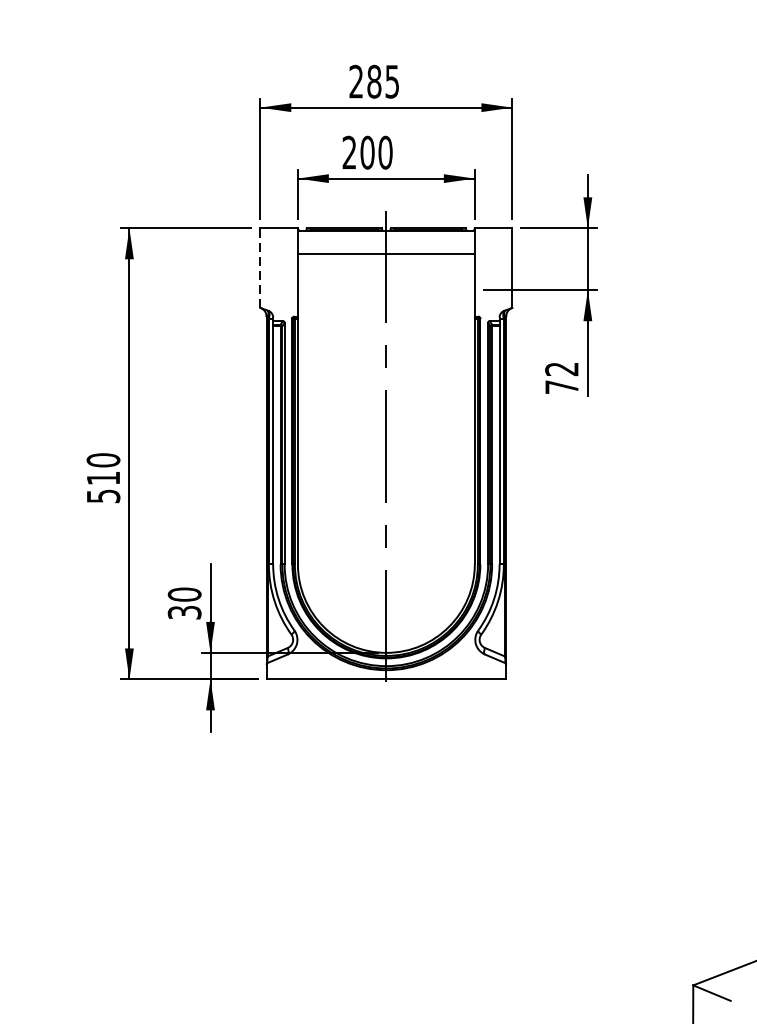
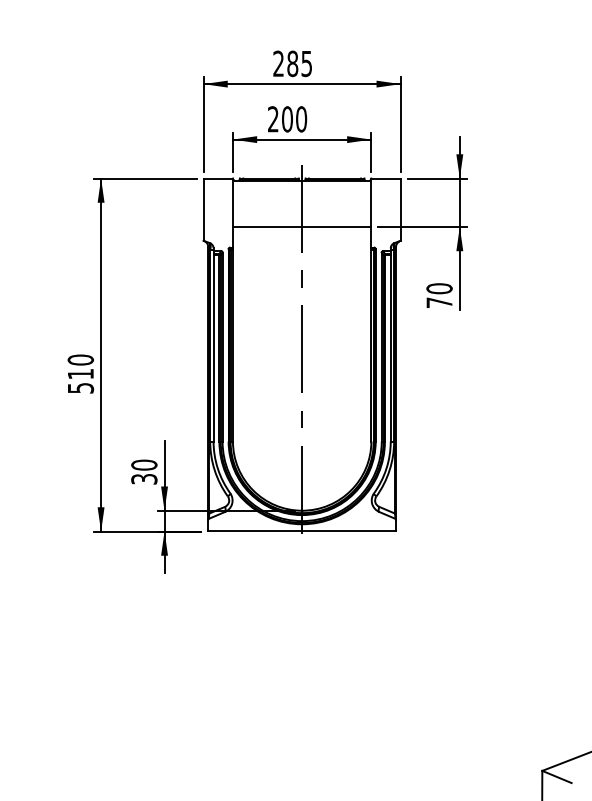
line: (385, 253) -> (301, 226), moved
line: (260, 267) -> (203, 209), dashed -> solid
text: (561, 368) -> (439, 288), 72 -> 70

